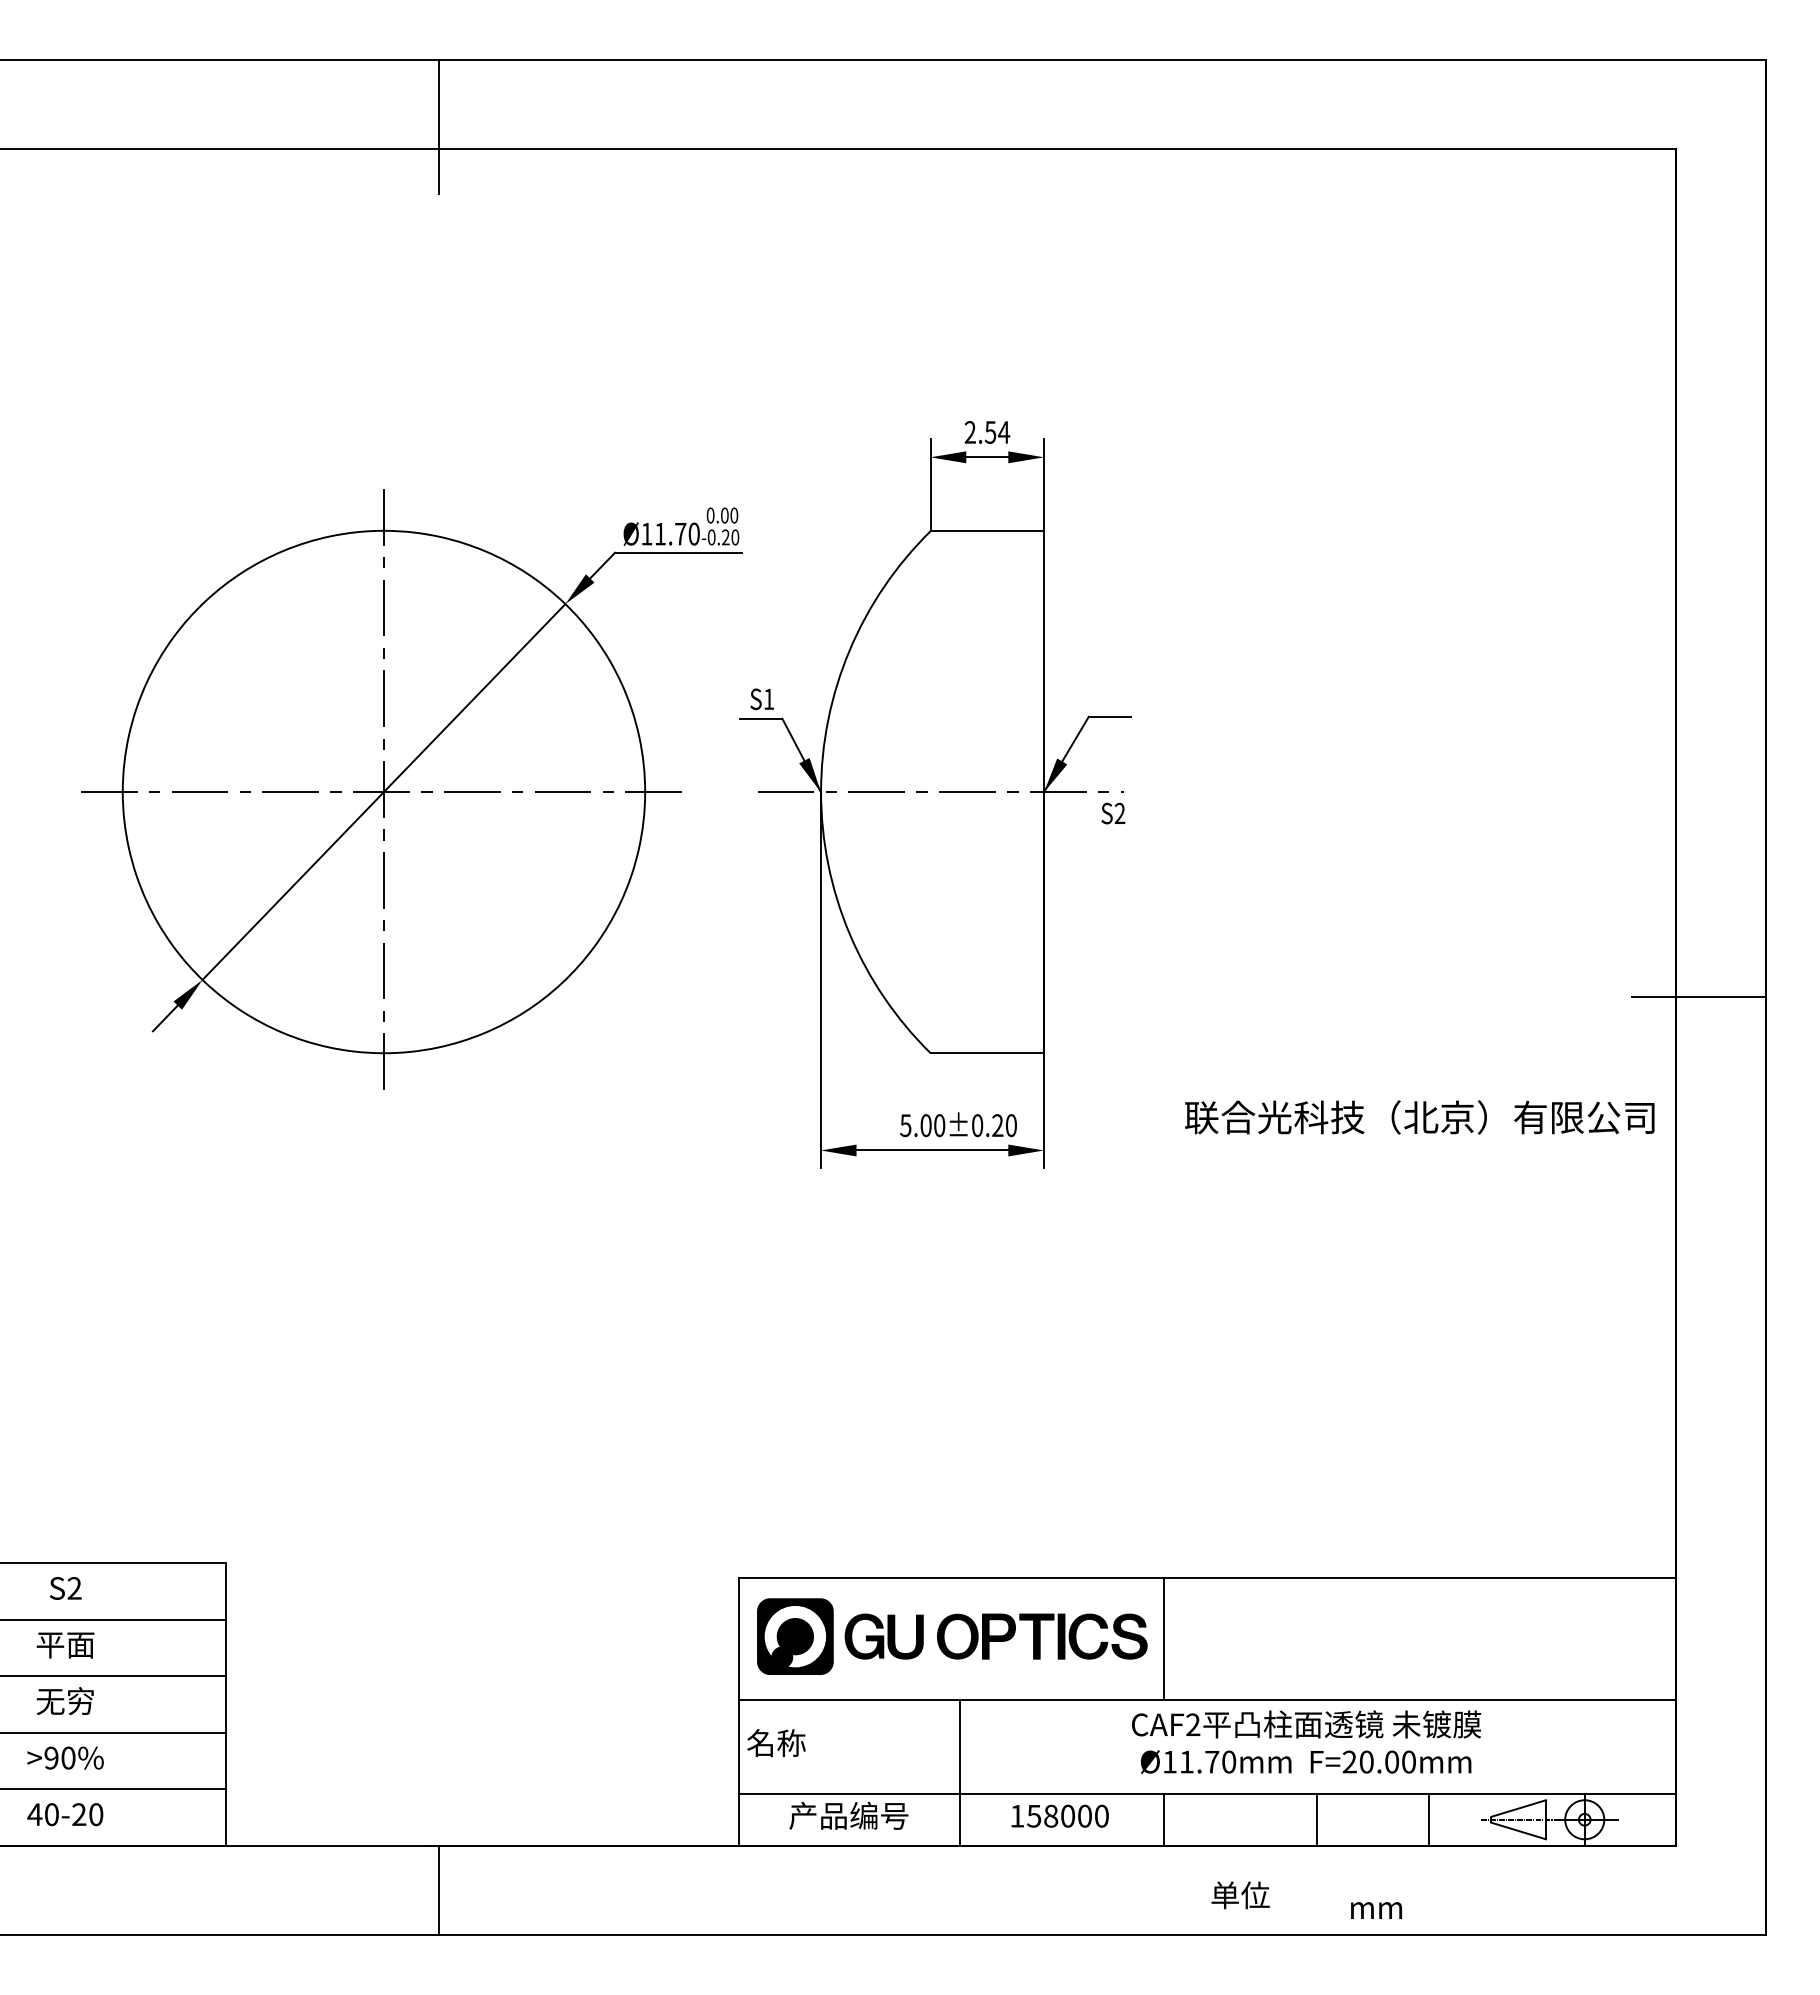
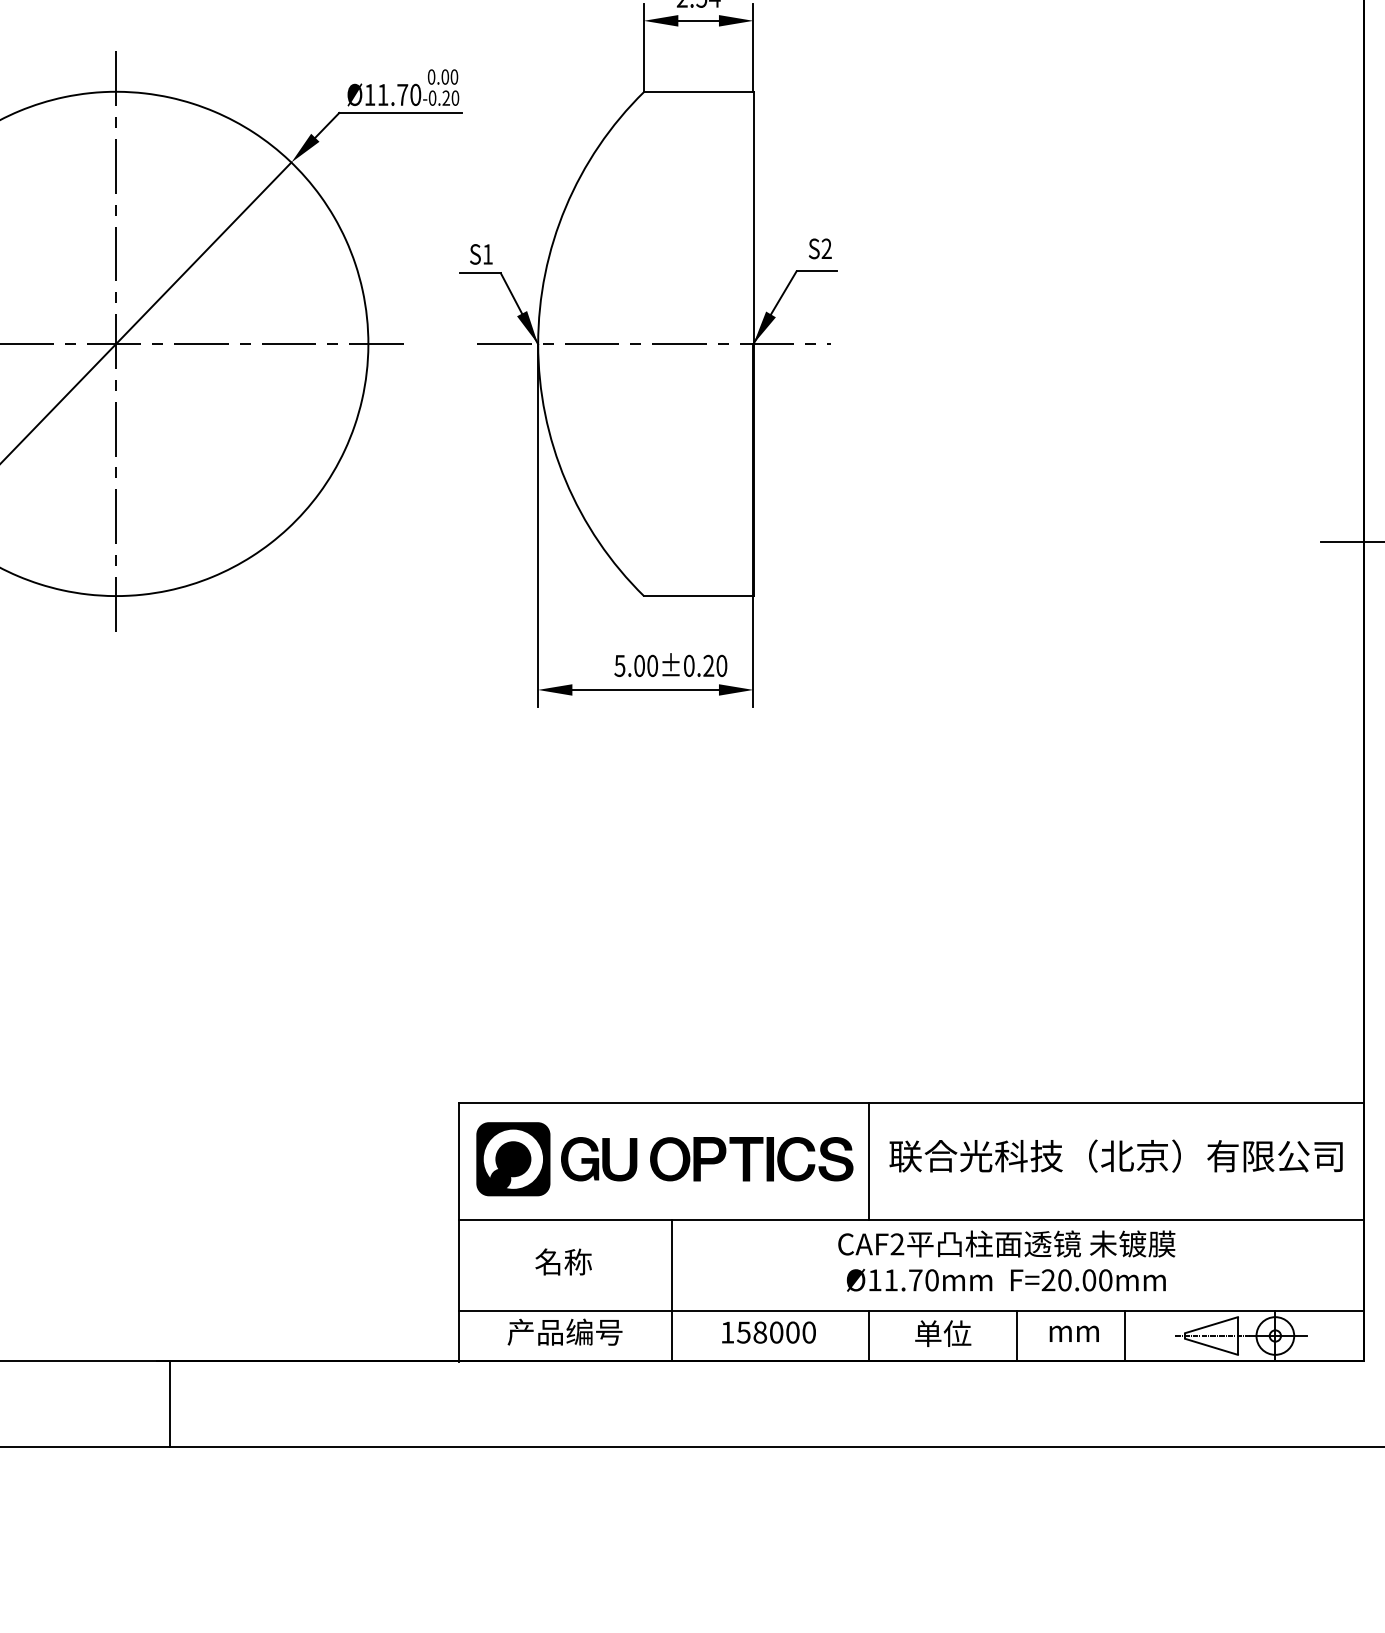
text: (1113, 813) -> (820, 248), moved
text: (1419, 1117) -> (1115, 1156), moved
text: (776, 1743) -> (563, 1262), moved
text: (1240, 1895) -> (943, 1333), moved
text: (1376, 1910) -> (1074, 1333), moved

